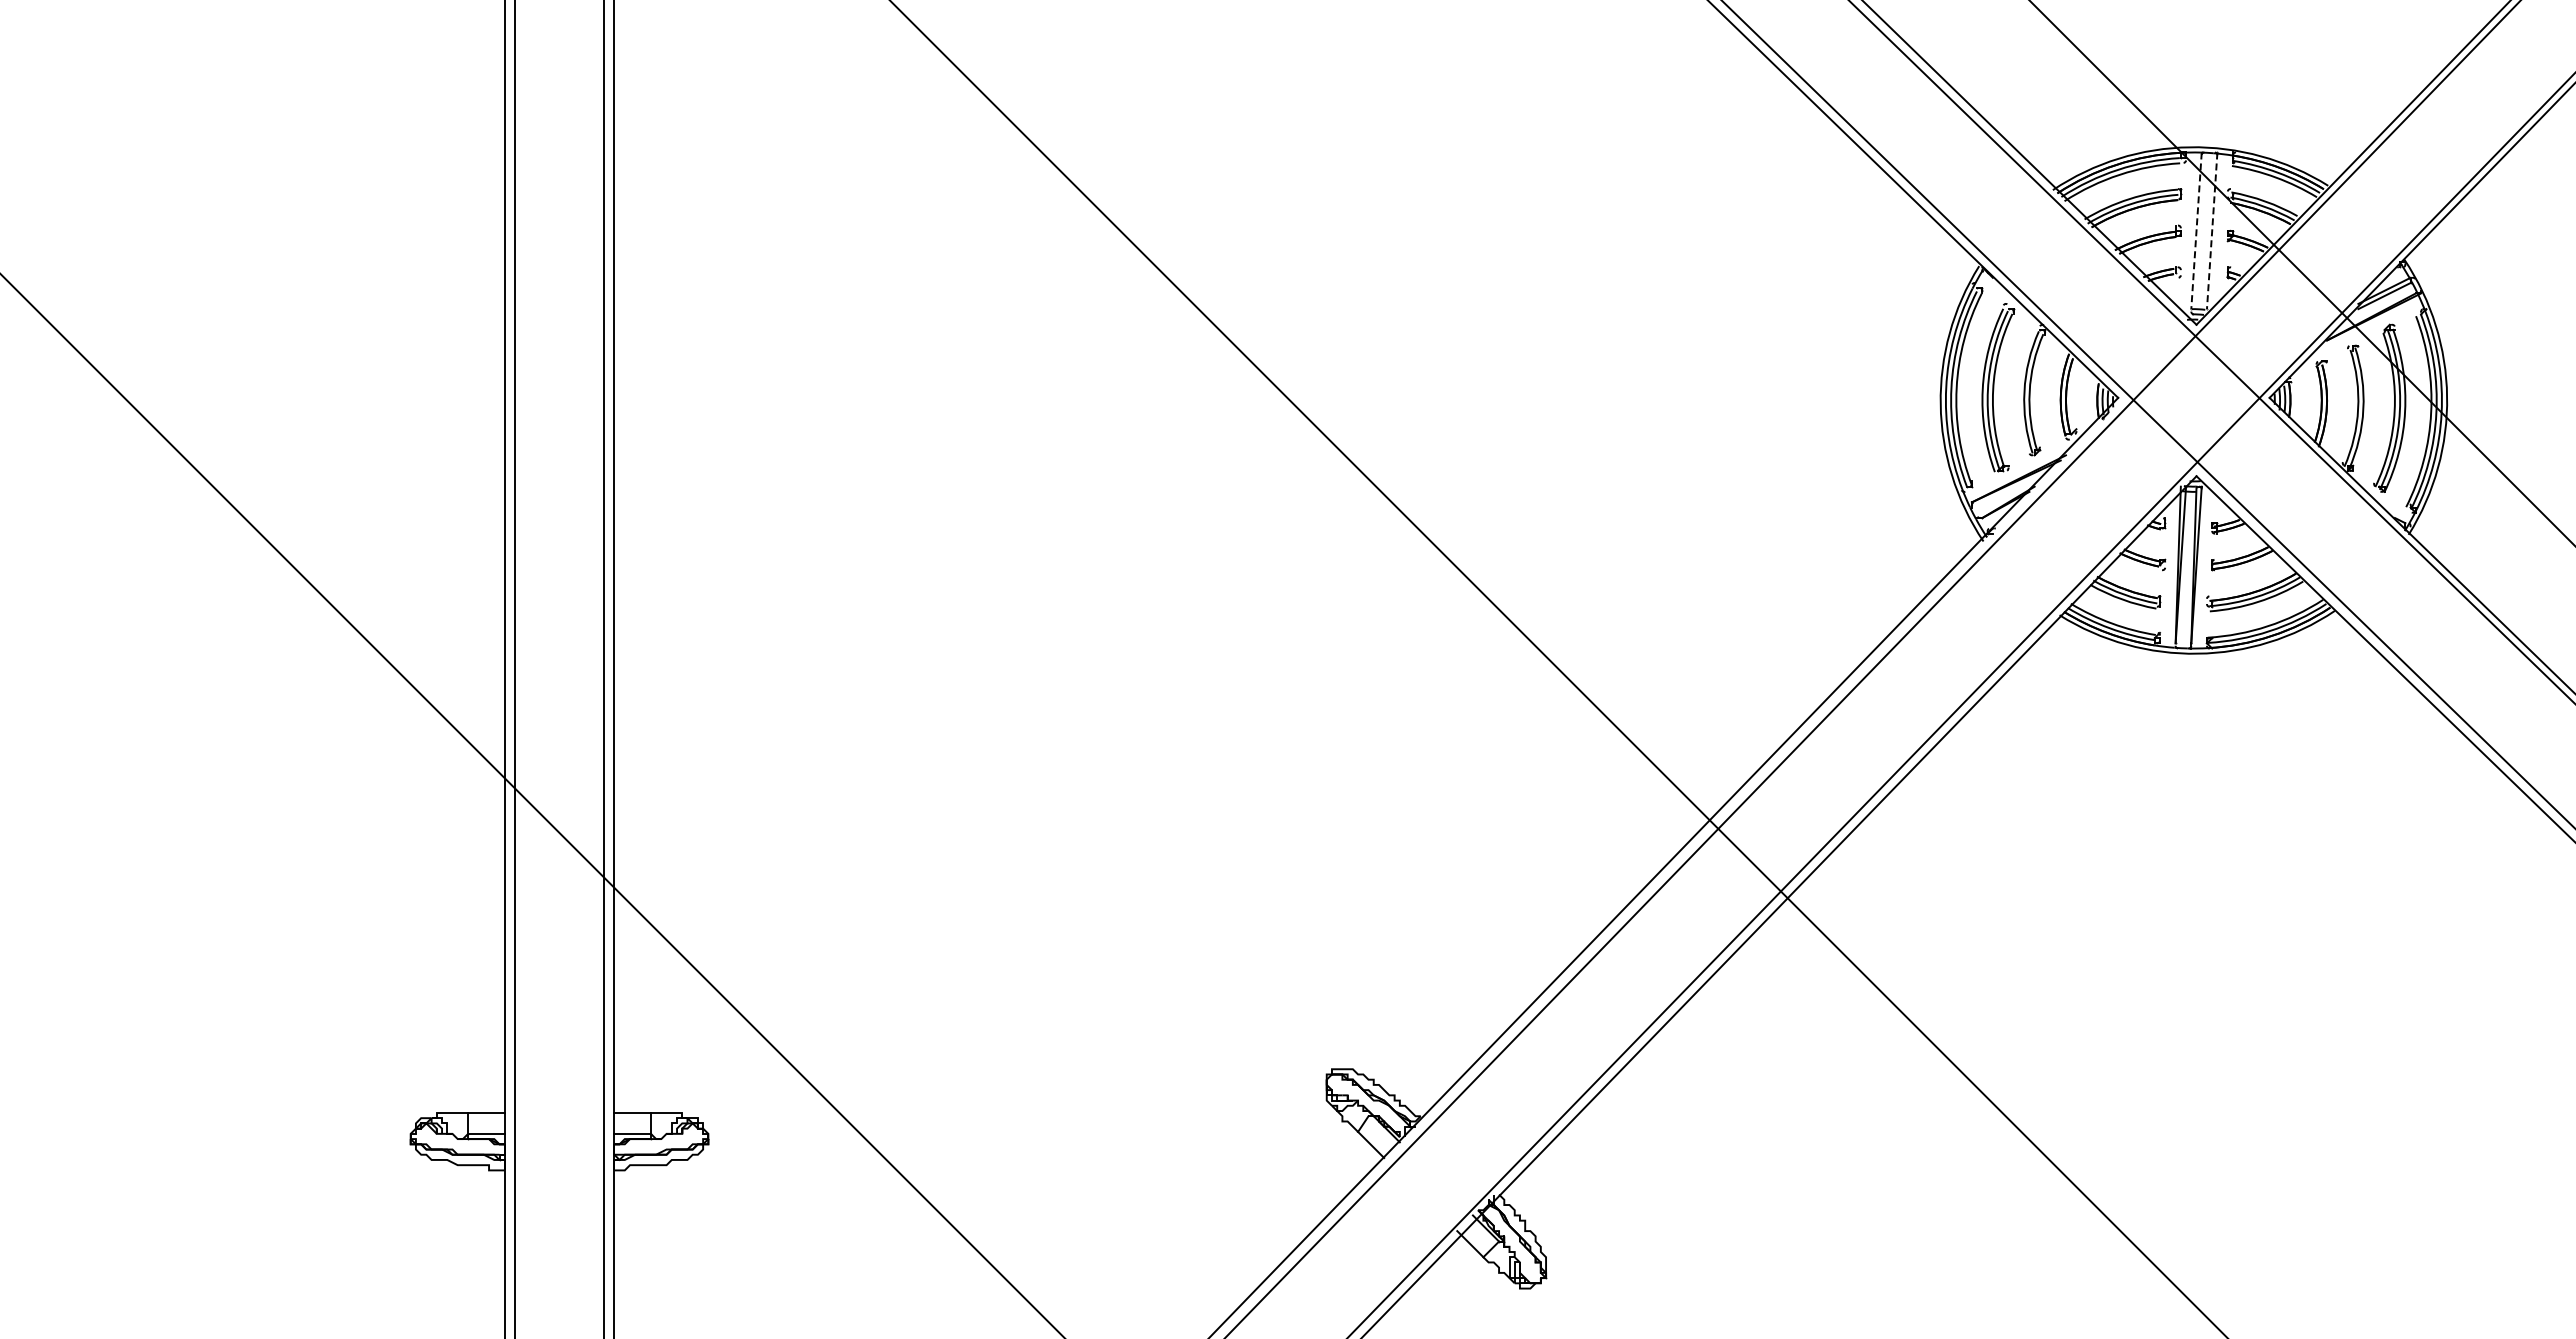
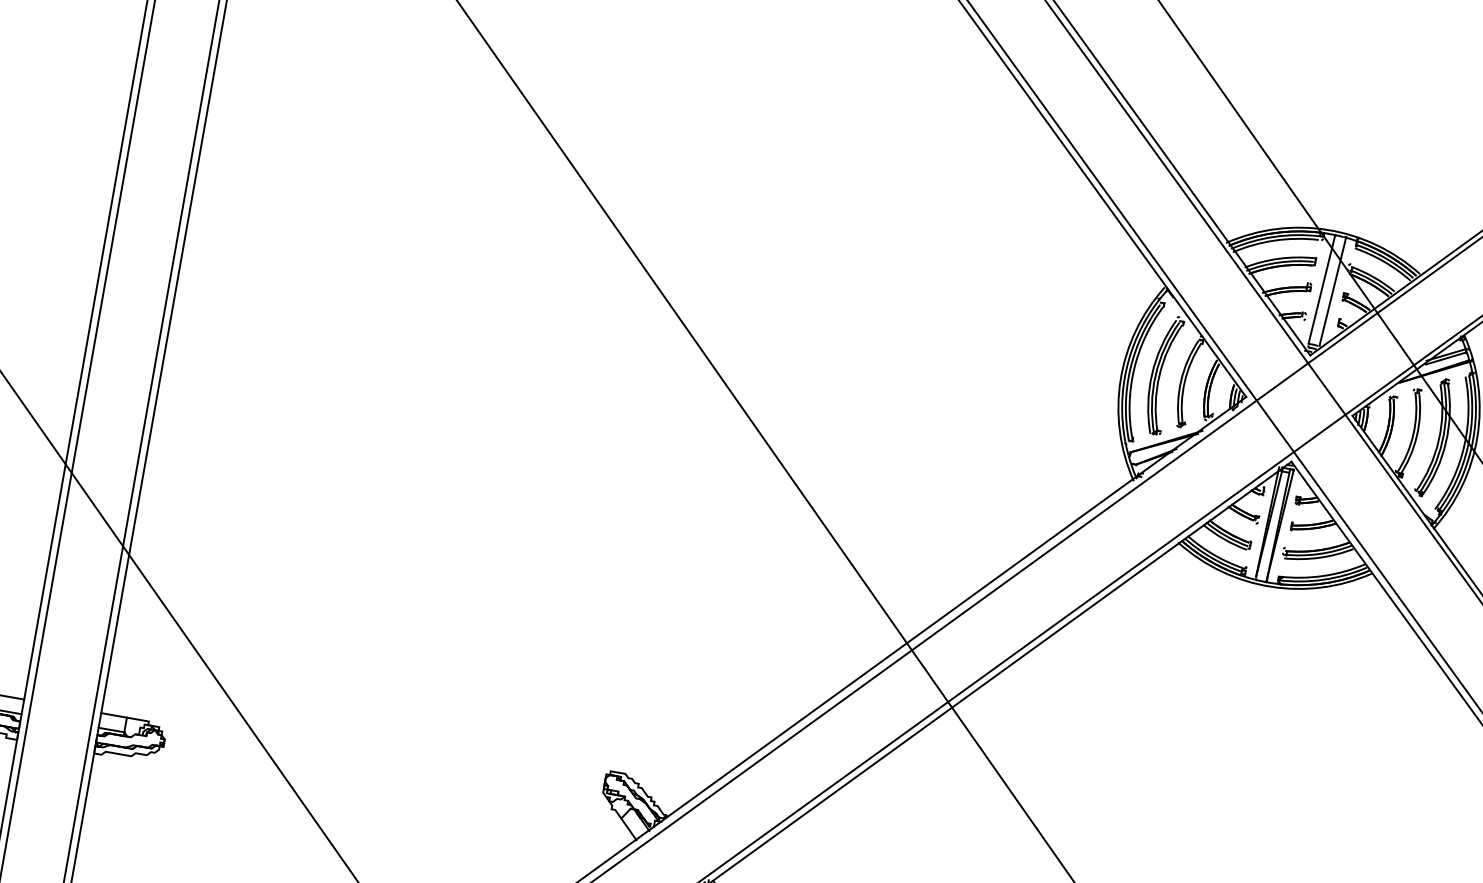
line: (2196, 231) -> (1321, 289), dashed -> solid
line: (2212, 231) -> (1333, 291), dashed -> solid

